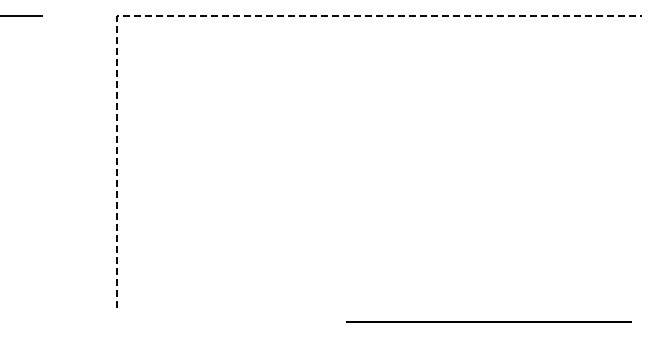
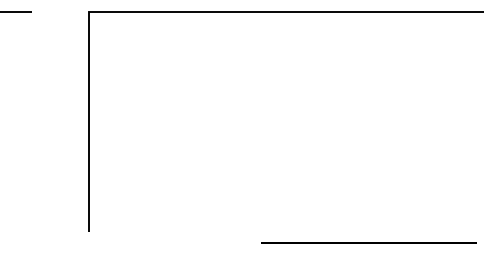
line: (233, 16) -> (176, 12), dashed -> solid

